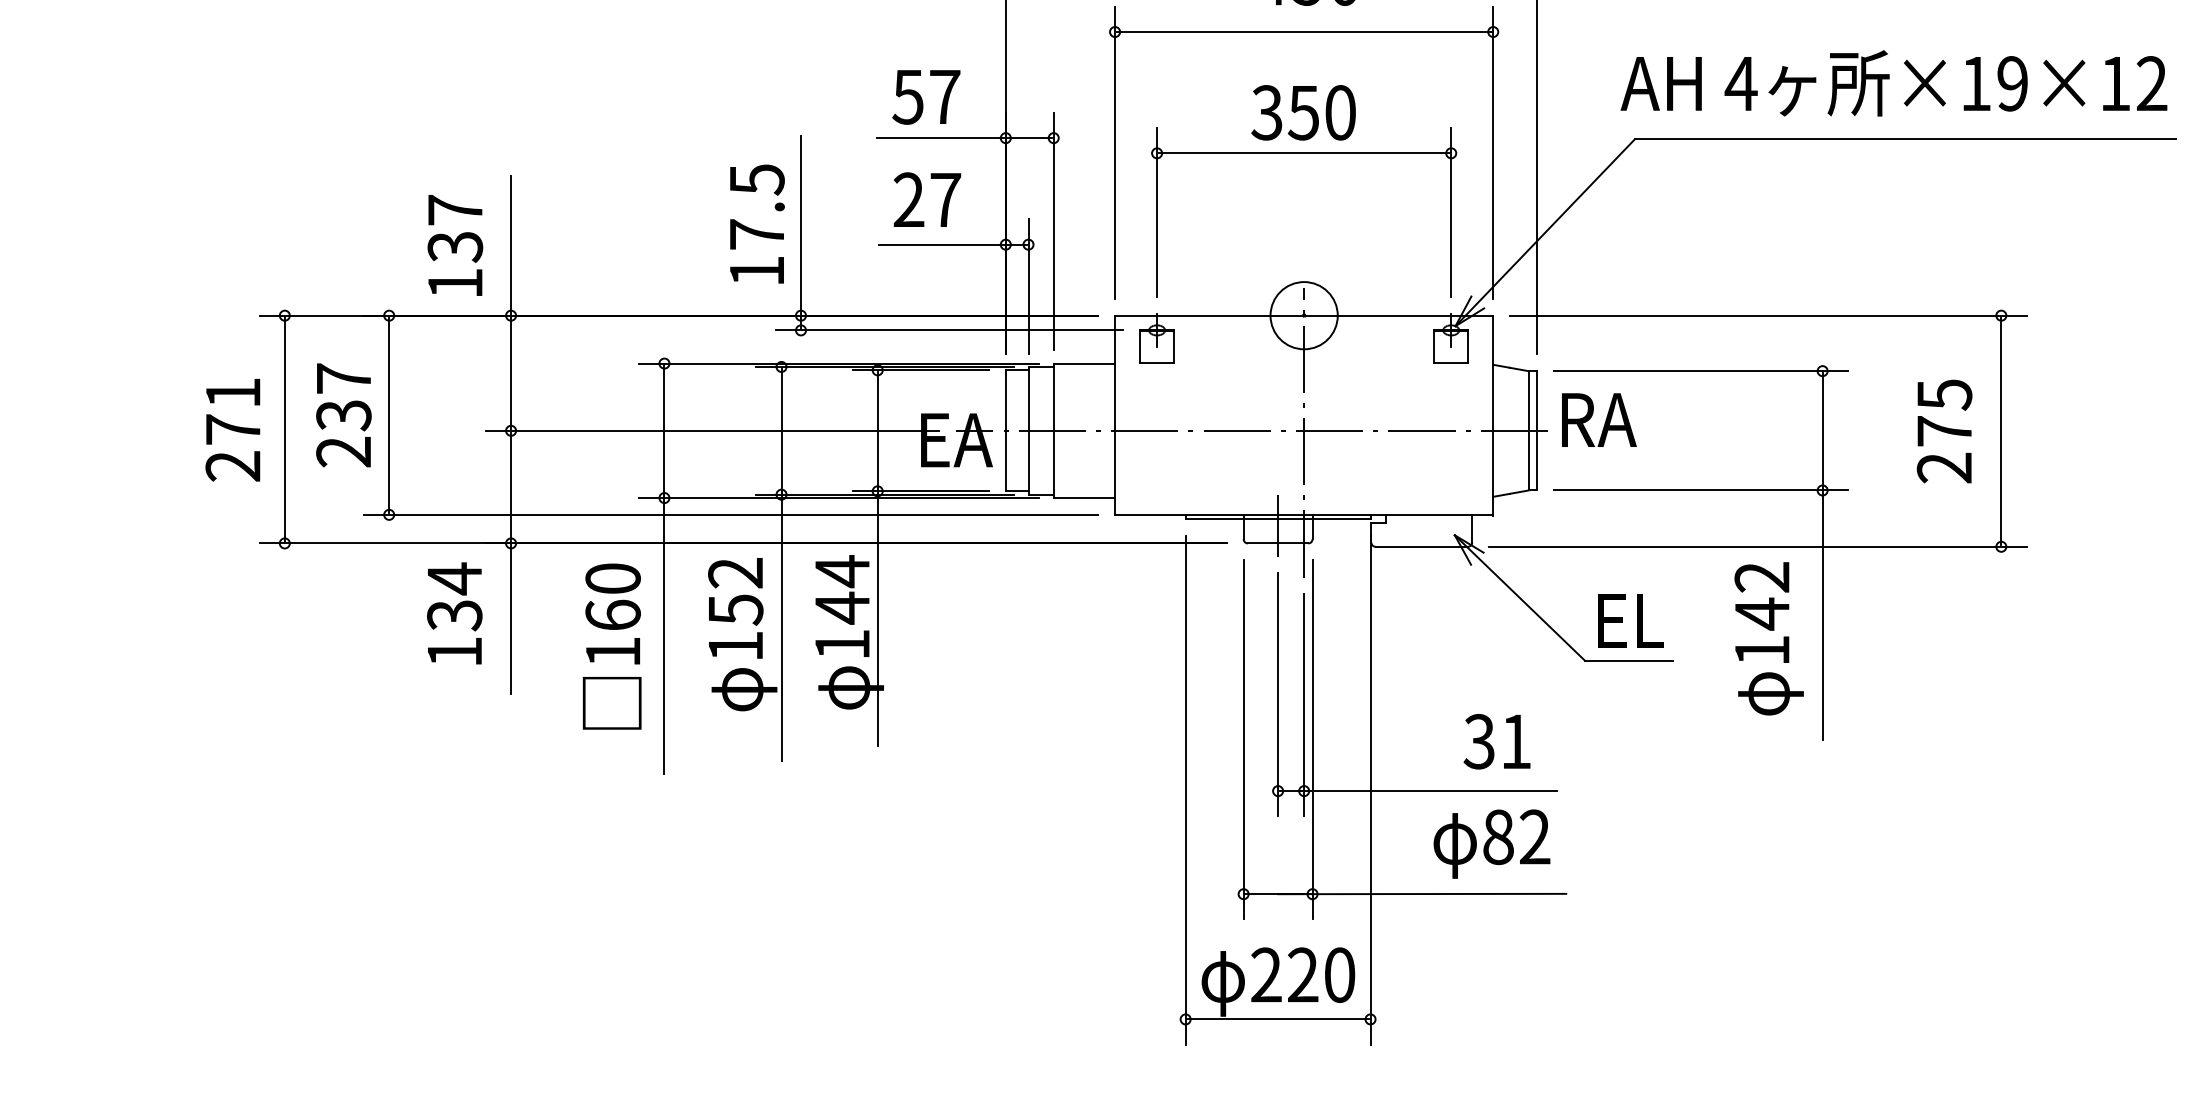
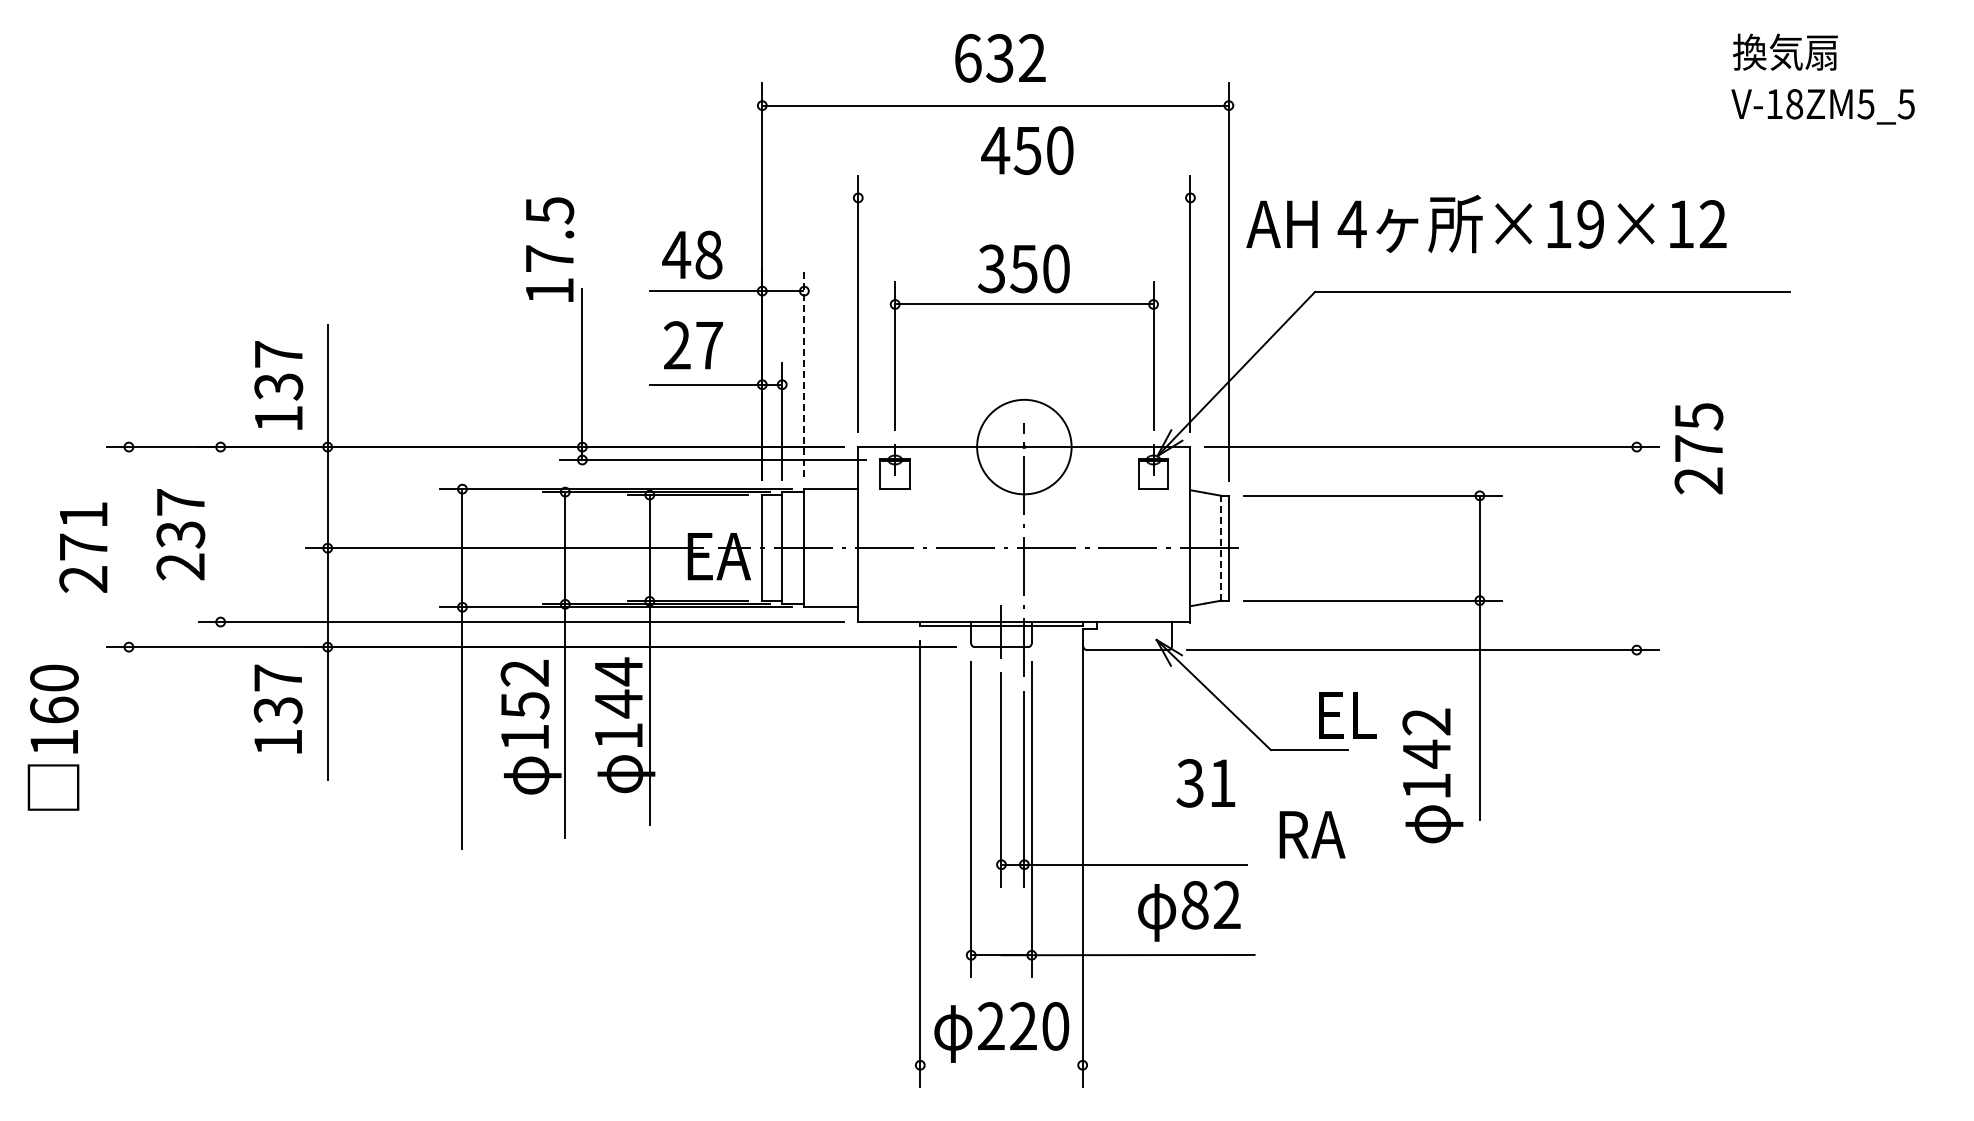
line: (1304, 31) -> (1024, 197), removed
text: (1893, 82) -> (1486, 223), moved
text: (926, 96) -> (692, 254), 57 -> 48
text: (757, 223) -> (550, 249), moved
line: (1053, 230) -> (804, 372), solid -> dashed
circle: (1303, 315) -> (1023, 446), size x1.6
line: (389, 415) -> (220, 534), removed
text: (1599, 419) -> (1312, 834), moved
line: (284, 428) -> (128, 546), removed
line: (1528, 430) -> (1221, 547), solid -> dashed
text: (1944, 431) -> (1698, 448), moved
line: (2001, 431) -> (1636, 548), removed
text: (453, 577) -> (277, 677), 134 -> 137
text: (1631, 621) -> (1347, 715), moved
text: (1768, 638) -> (1432, 775), moved
text: (612, 646) -> (53, 737), moved
text: (1496, 741) -> (1205, 783), moved
line: (1278, 1019) -> (1001, 1065), removed

